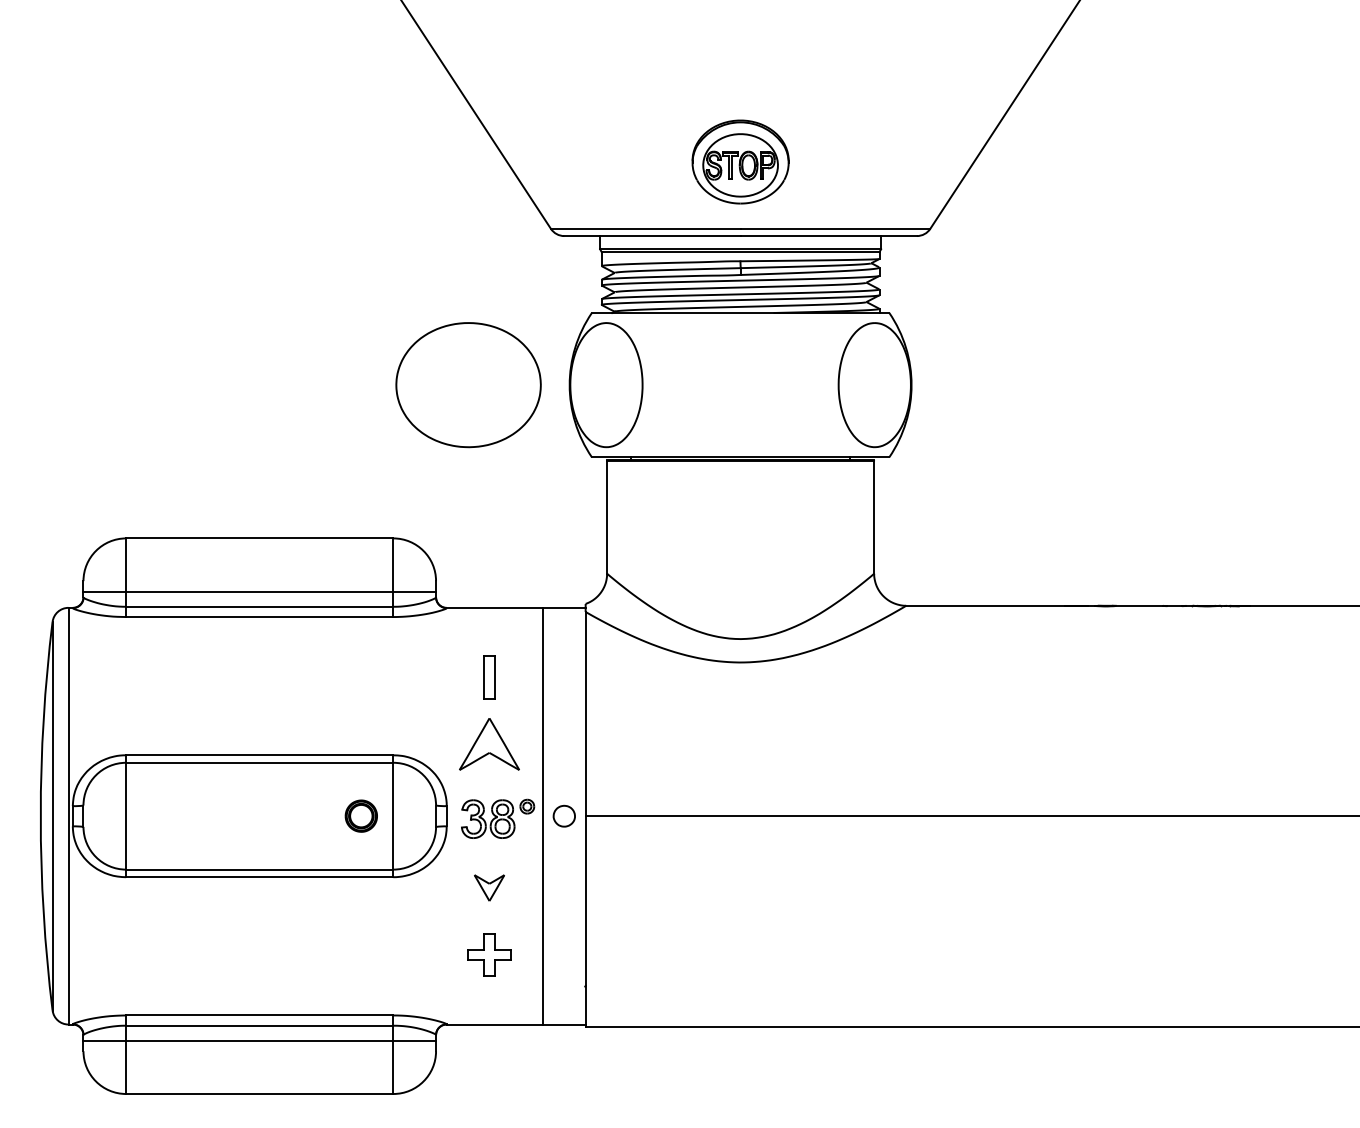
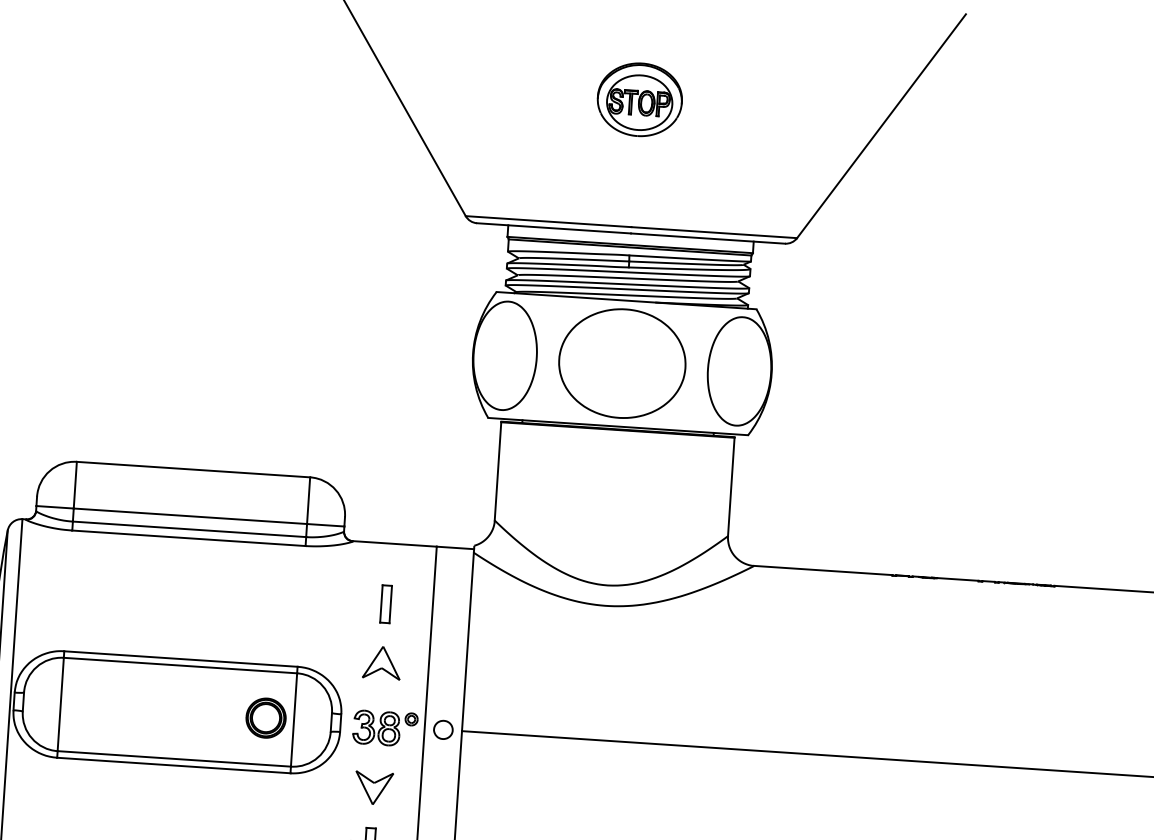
part: (740, 161) -> (639, 99), moved
part: (468, 385) -> (622, 363), moved
part: (489, 744) -> (382, 662), size x0.71
part: (361, 815) -> (266, 717), size x1.43
part: (489, 887) -> (373, 787), size x1.43

